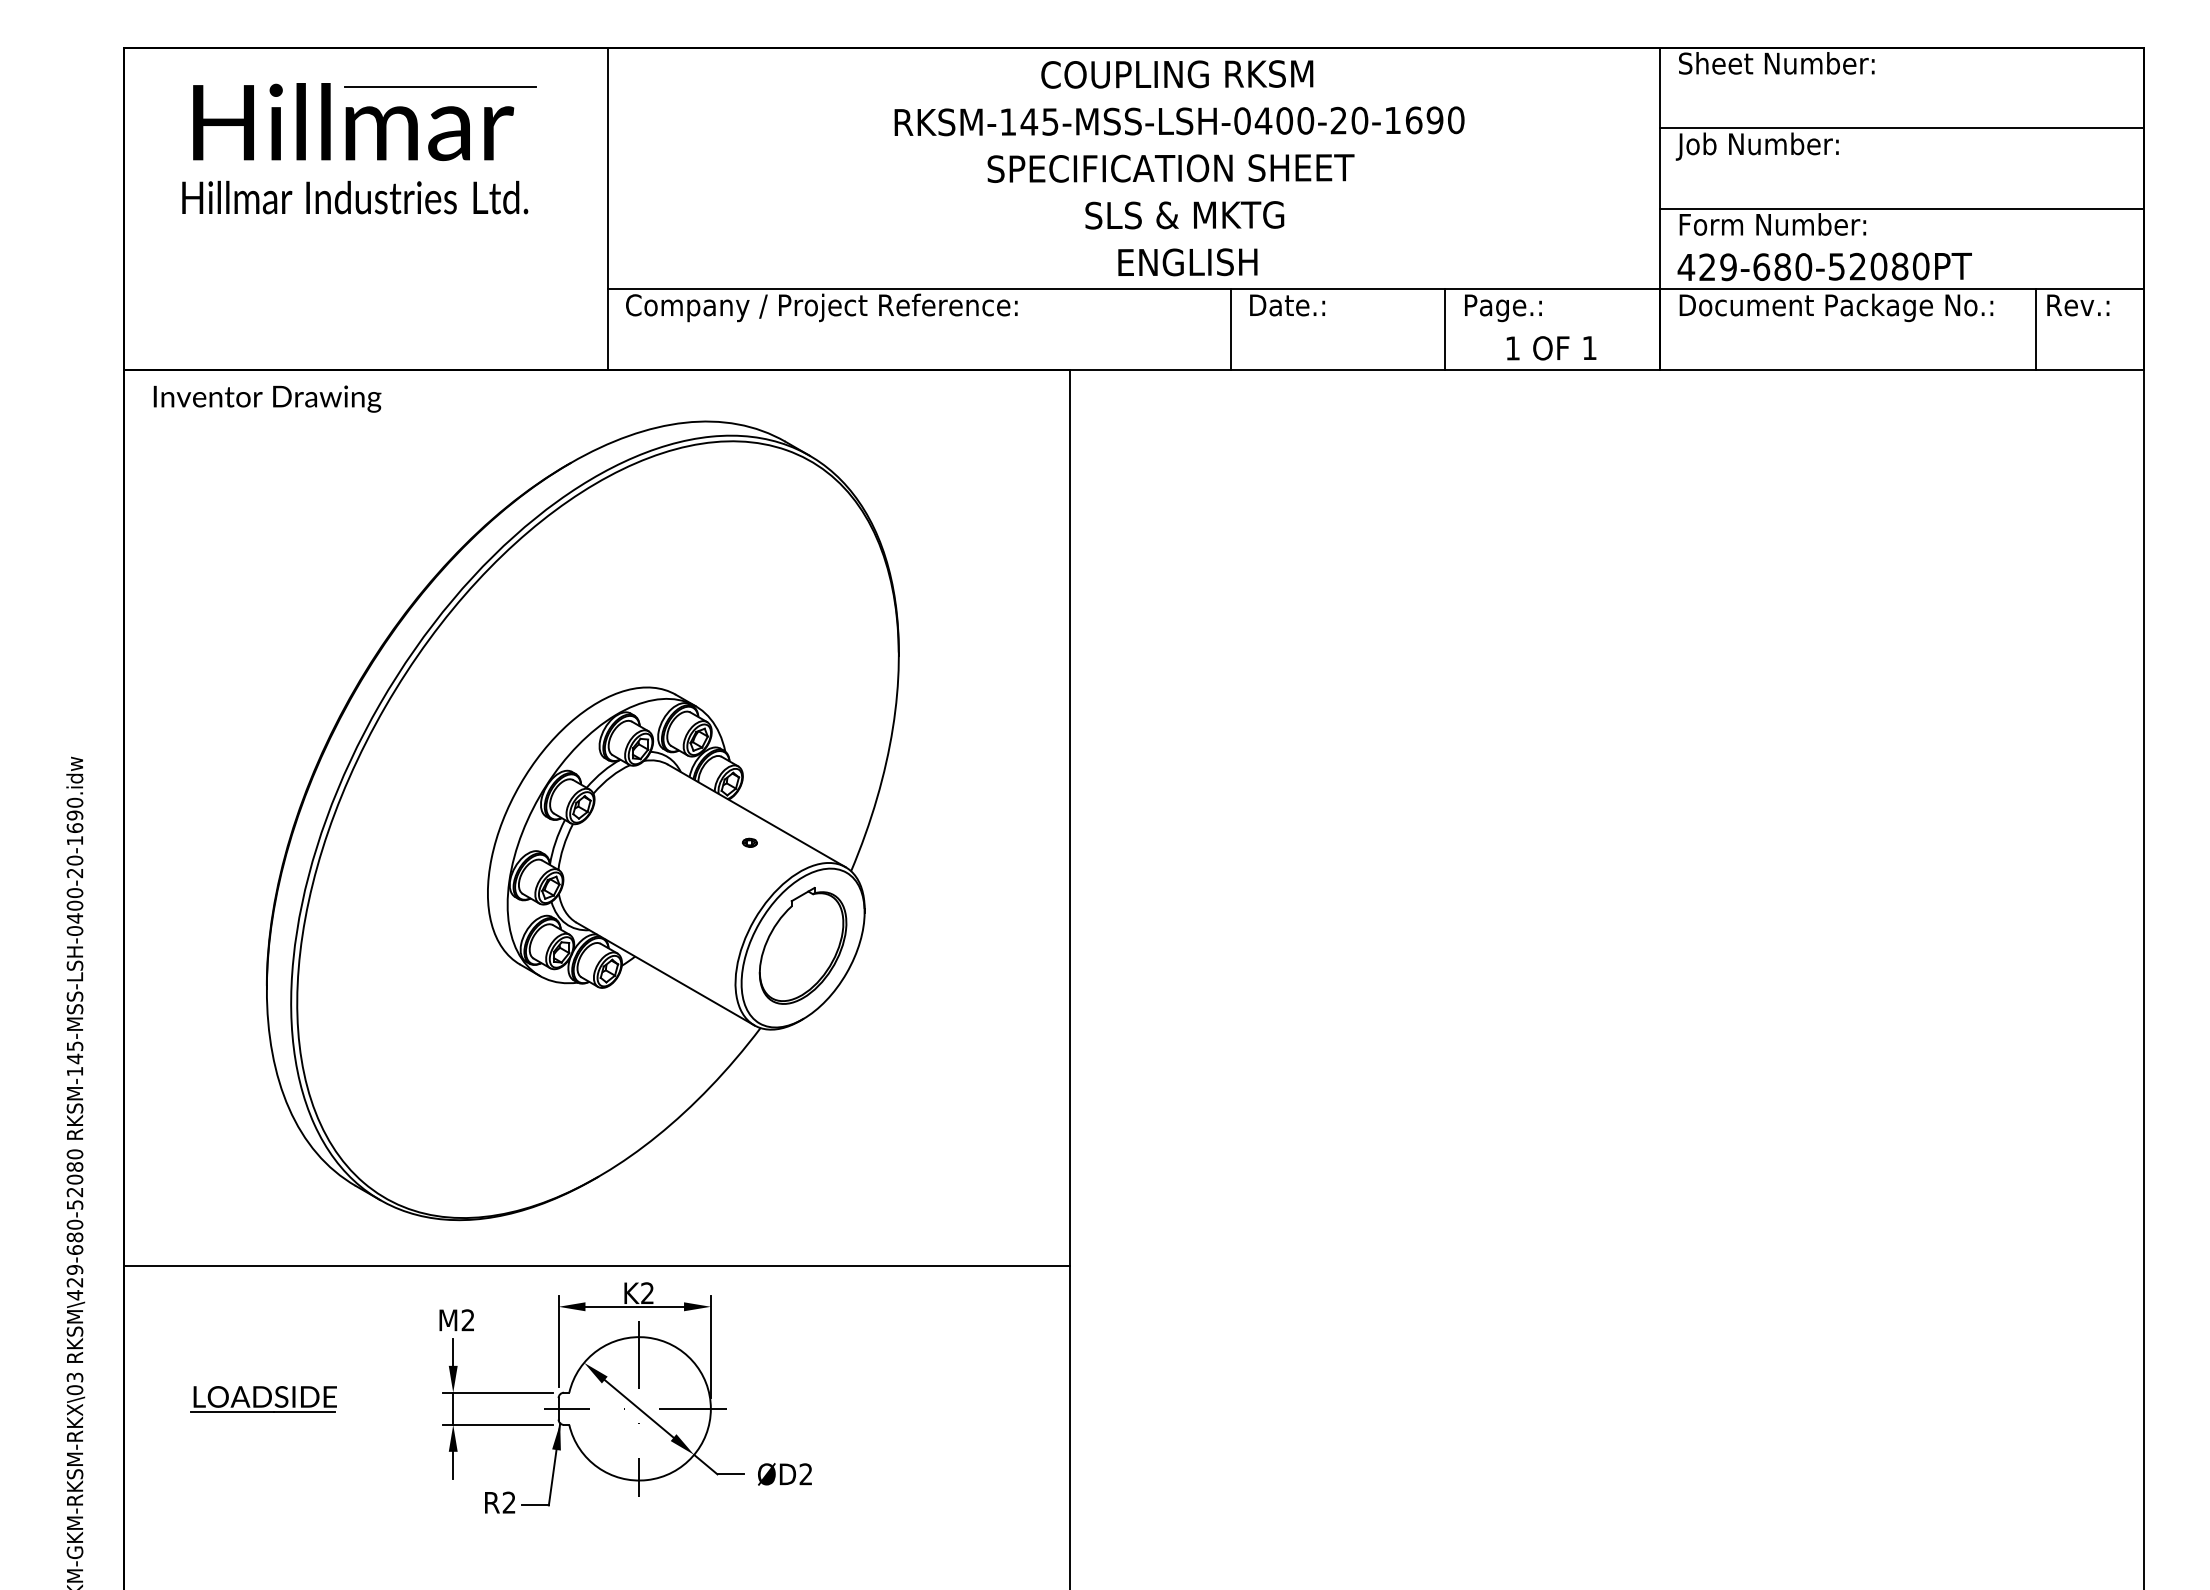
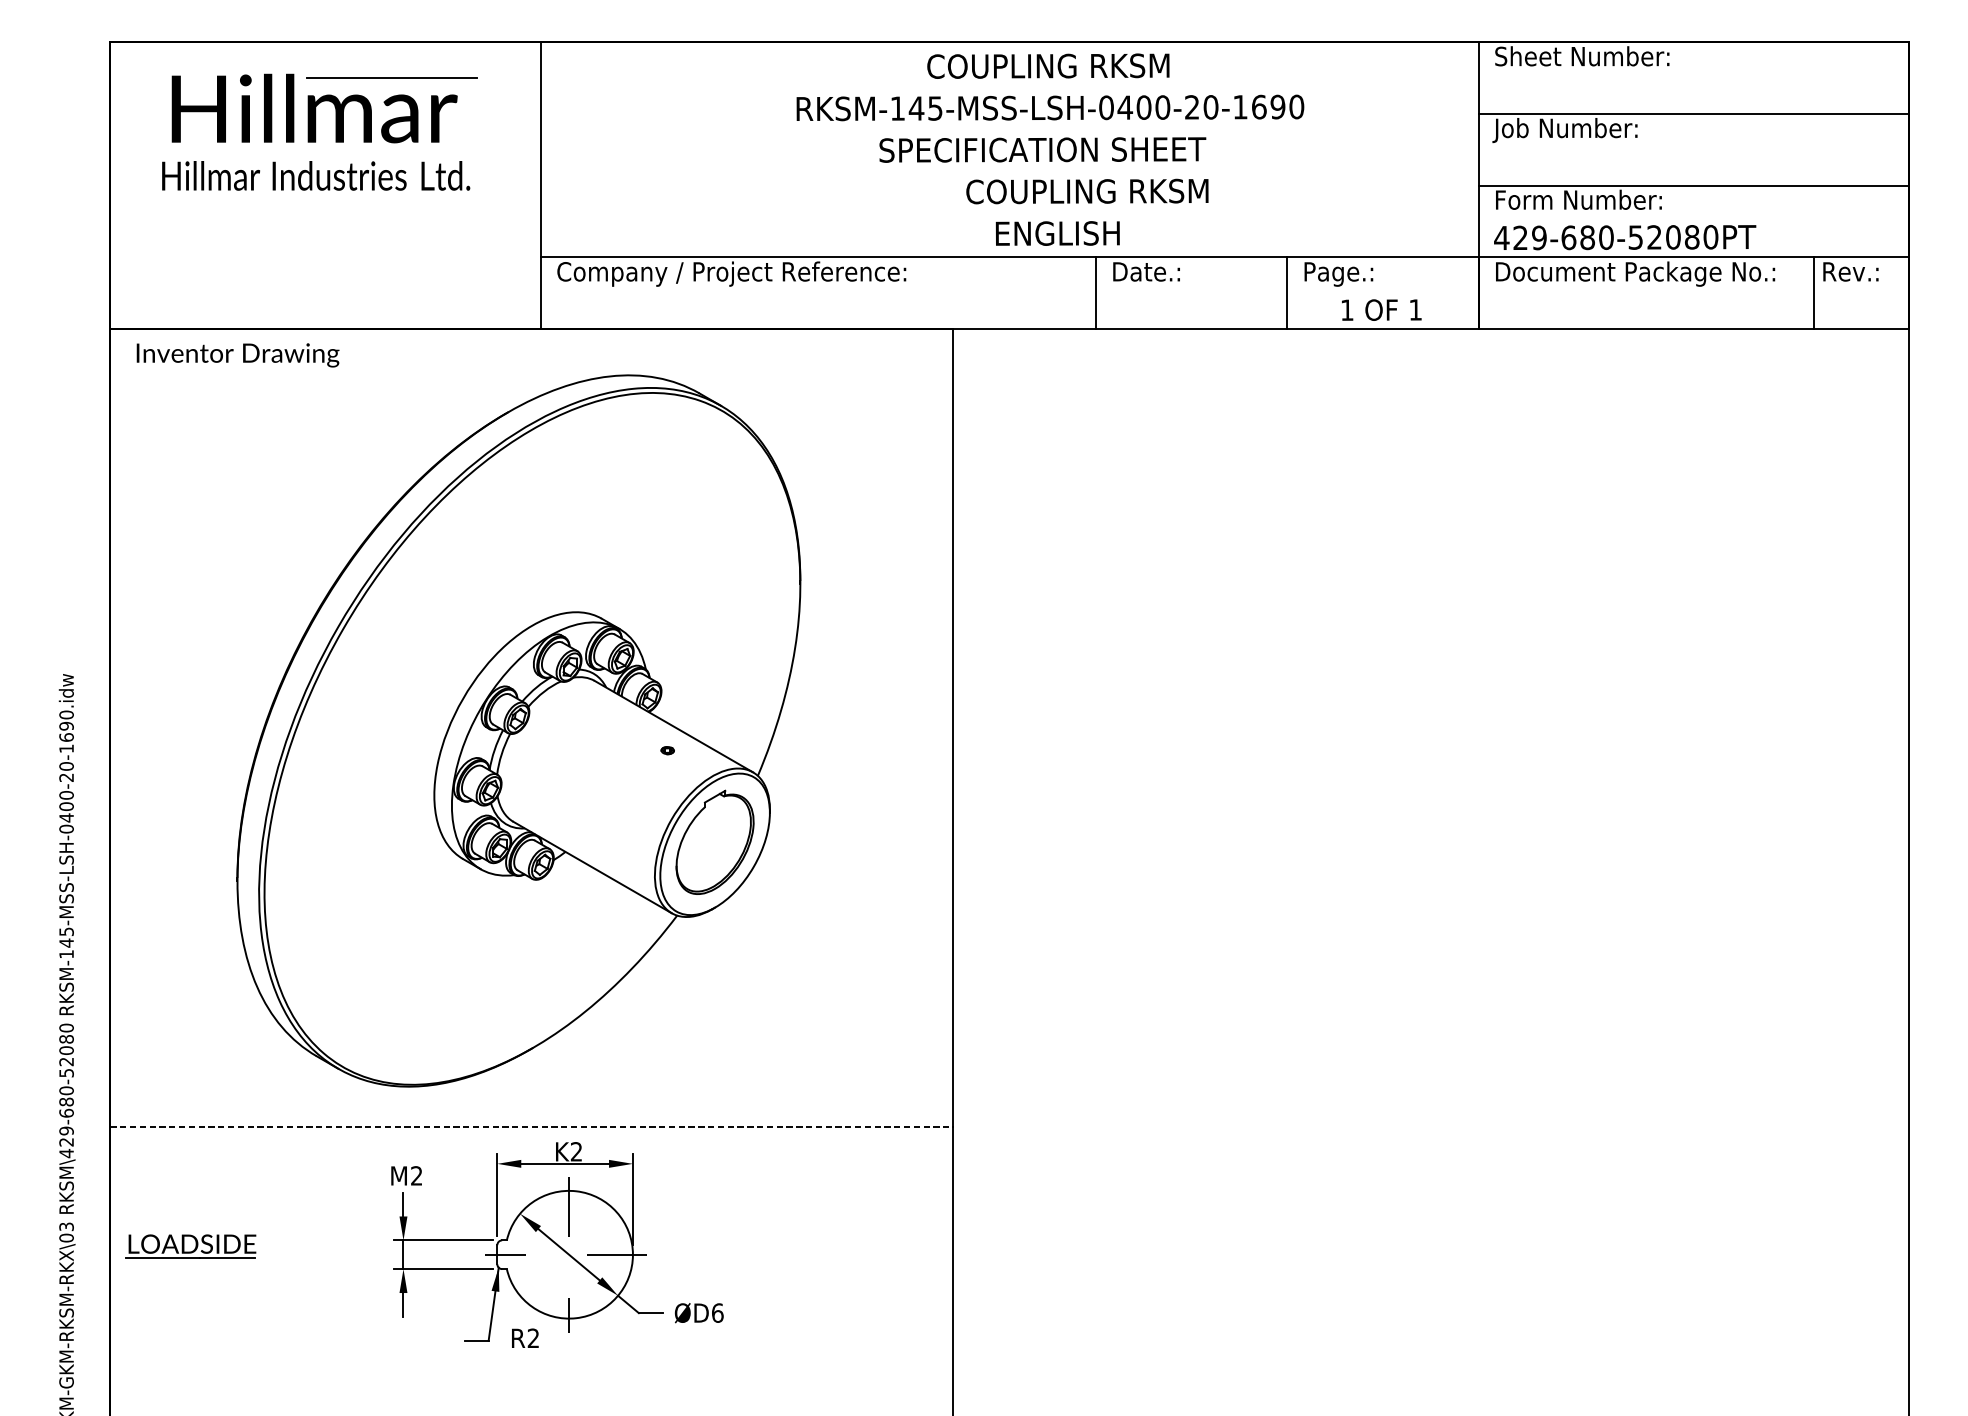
text: (1221, 214) -> (1087, 190), SLS & MKTG -> COUPLING RKSM
line: (597, 1265) -> (531, 1127), solid -> dashed
part: (263, 1399) -> (190, 1246), moved
text: (805, 1474) -> (717, 1313), ØD2 -> ØD6
text: (500, 1502) -> (525, 1338), moved

